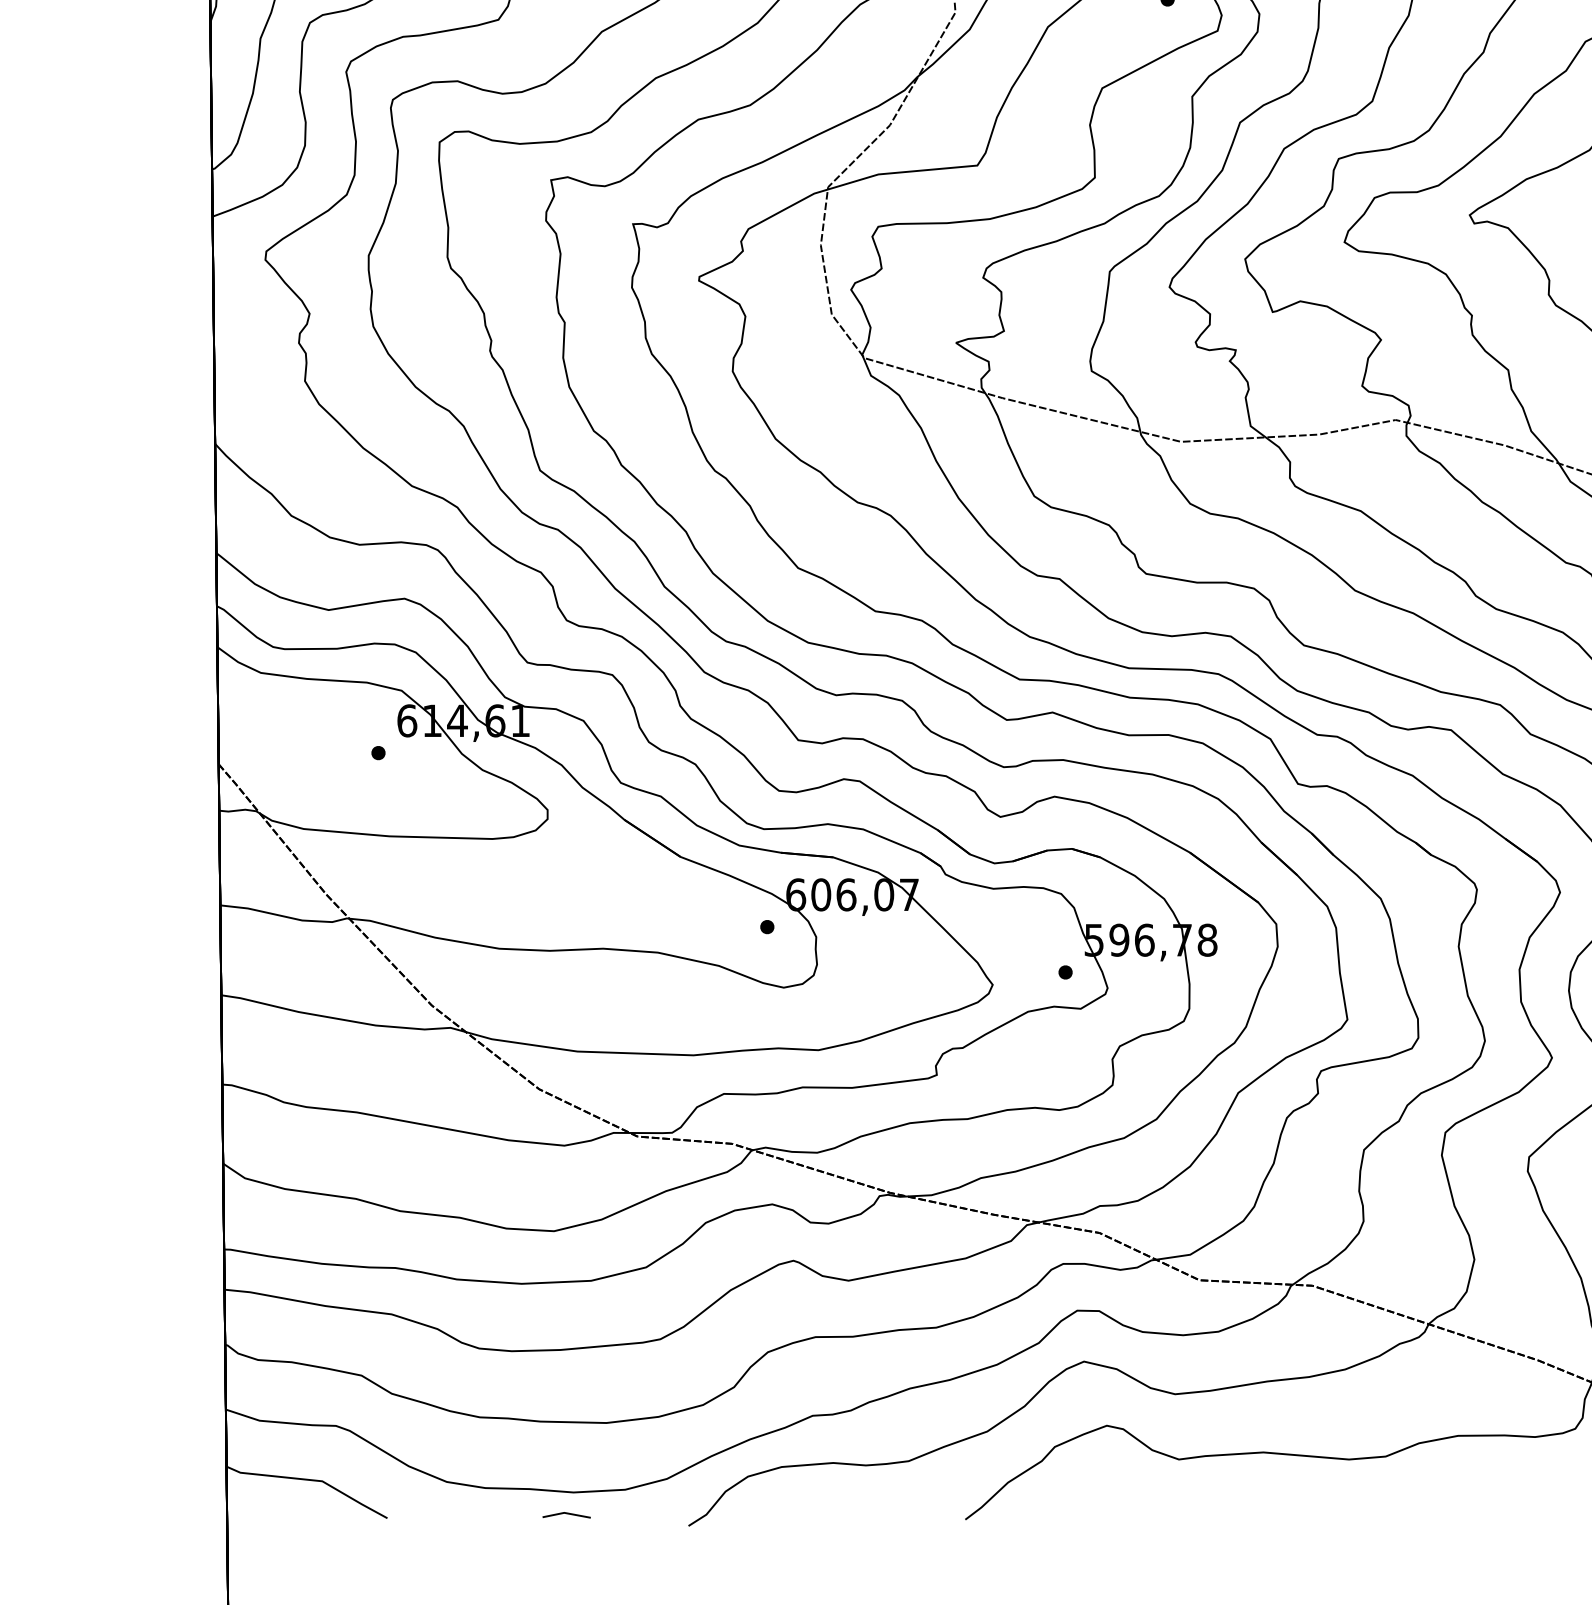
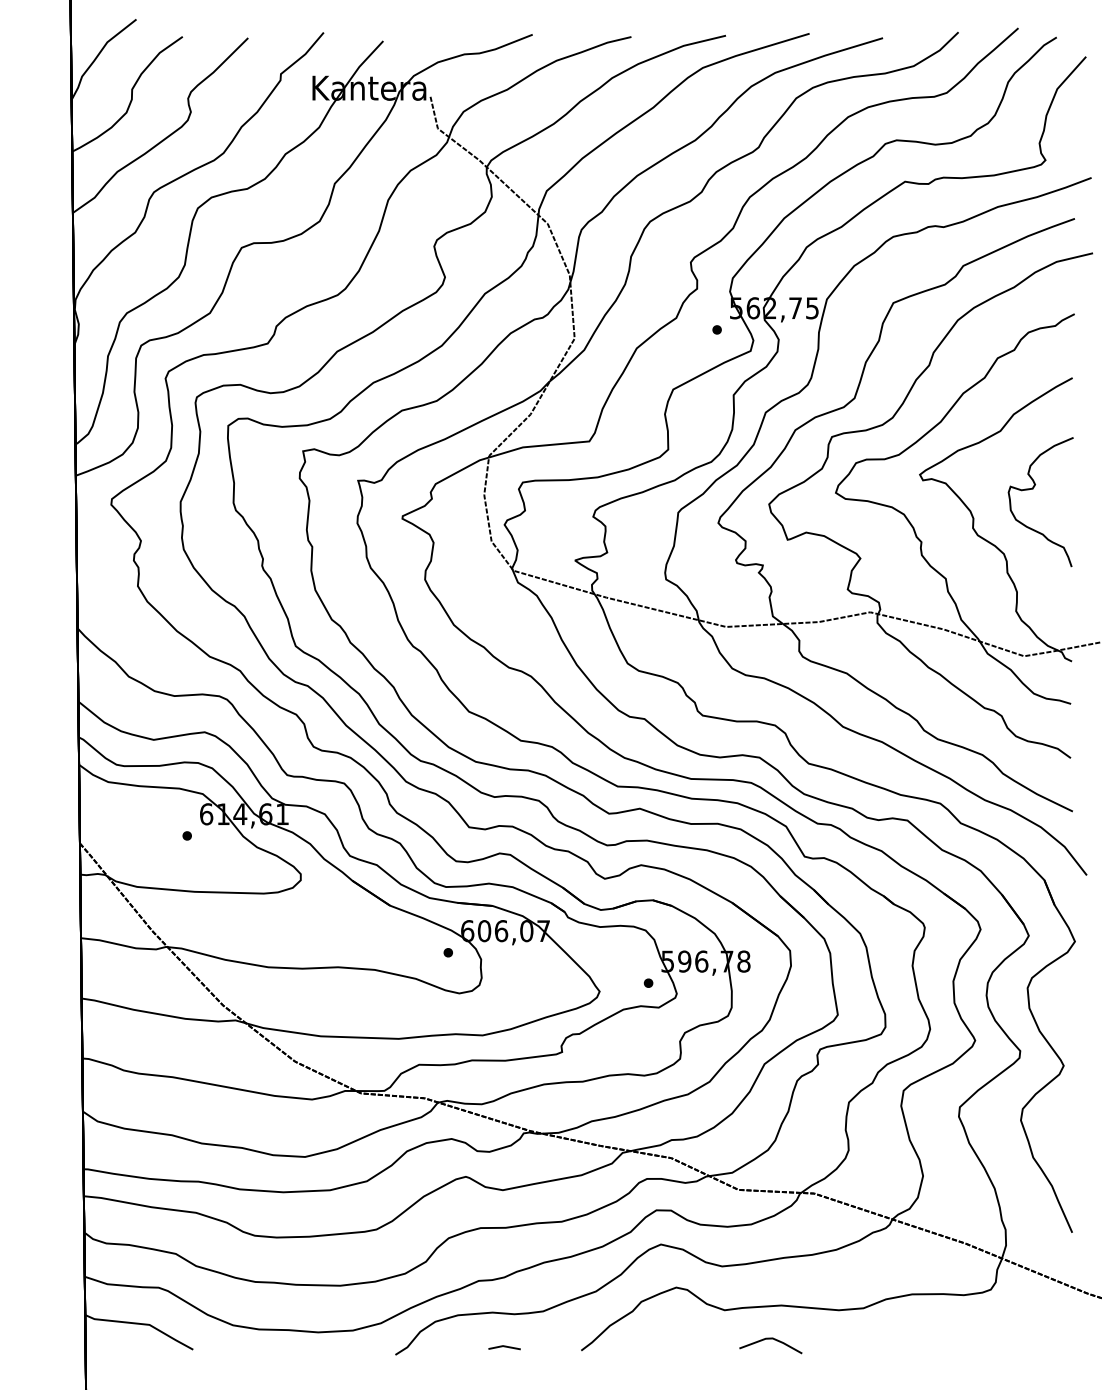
line: (1247, 1503) -> (770, 1339), added
line: (566, 1514) -> (504, 1347), moved

